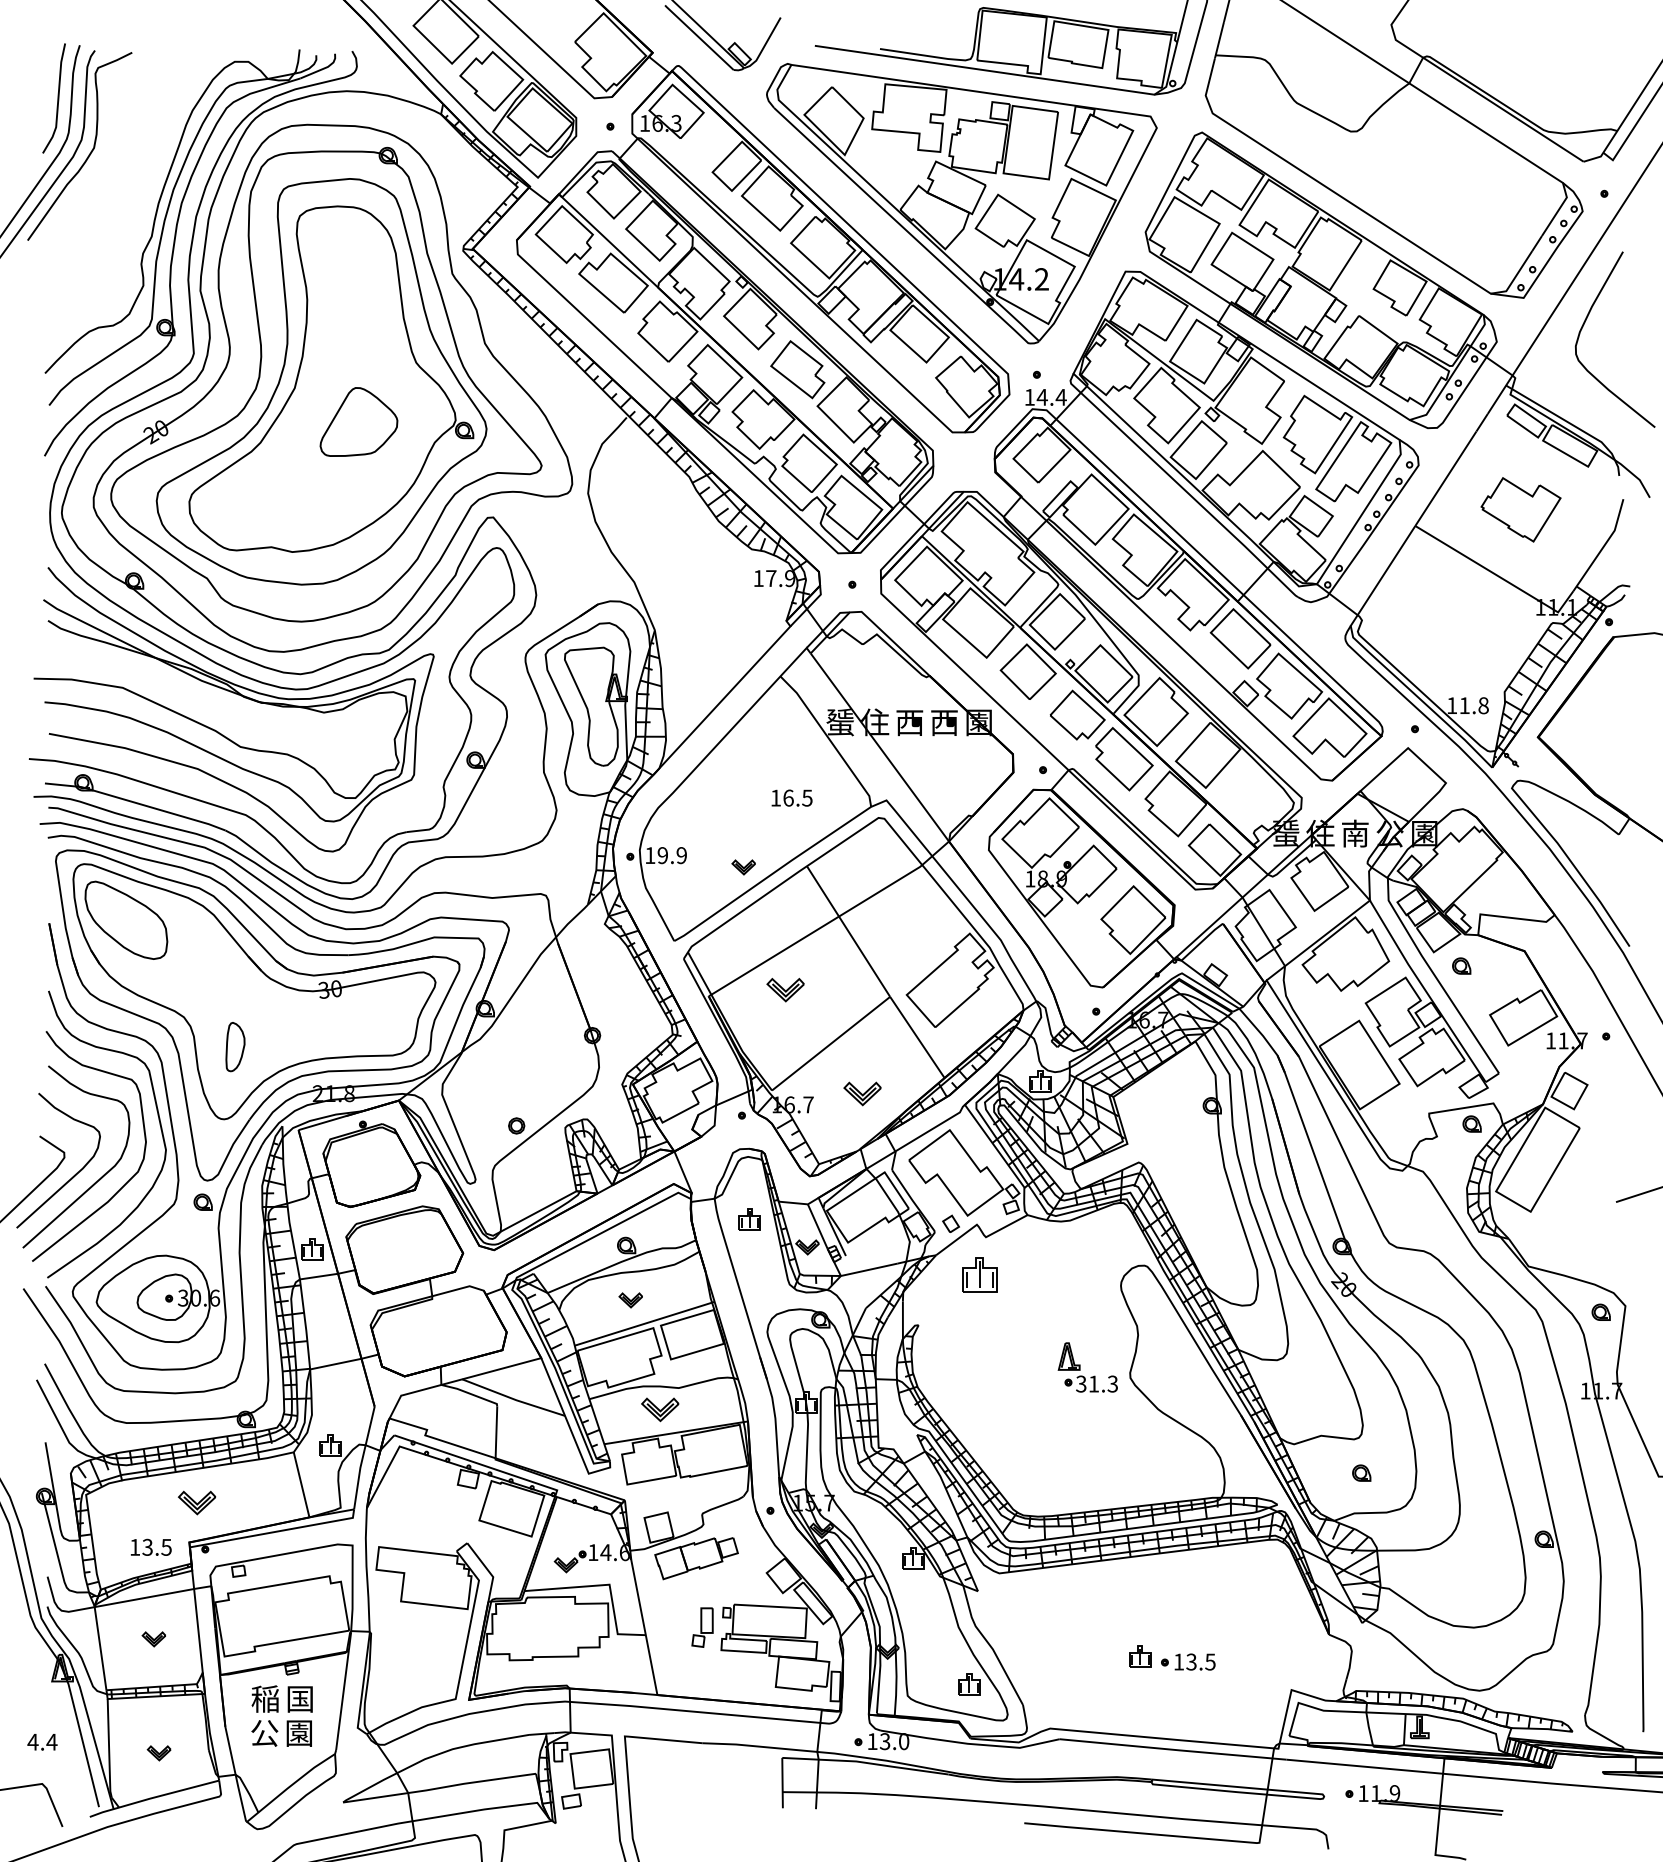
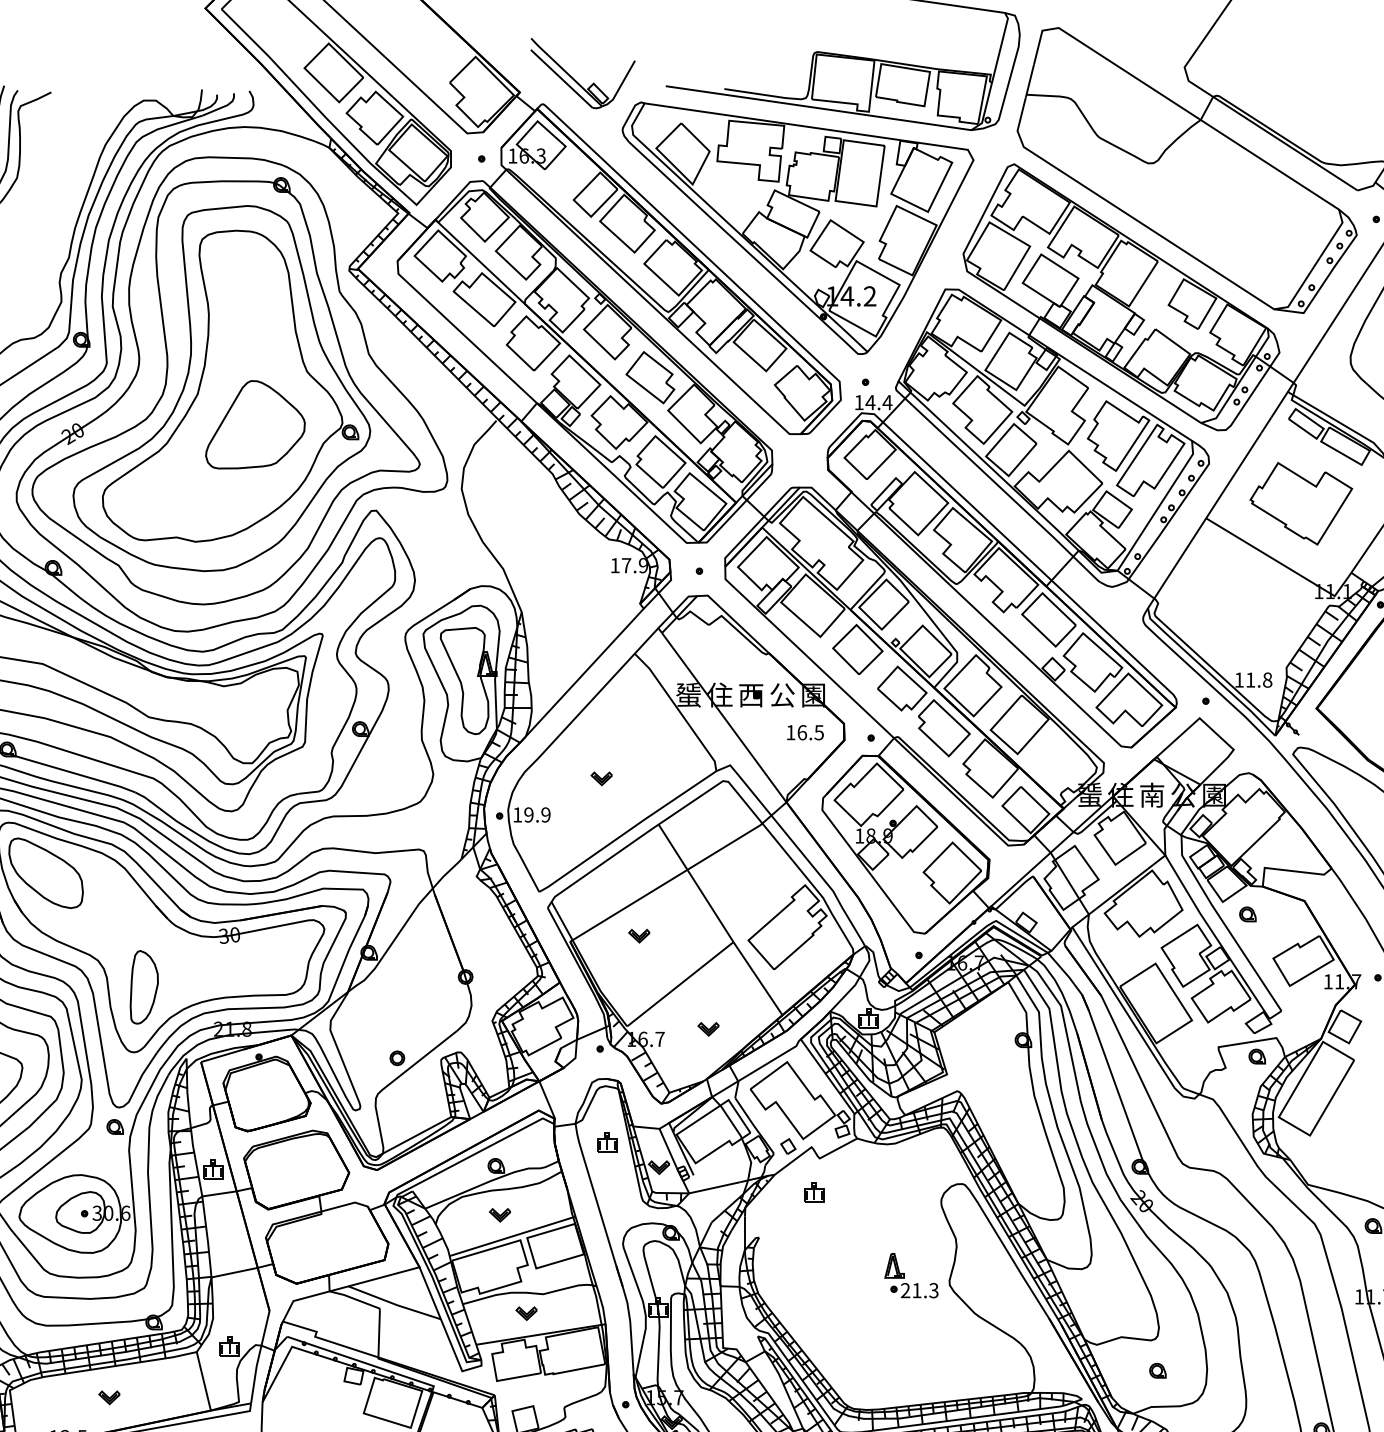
part: (358, 421) -> (255, 424), size x1.43
part: (1520, 509) -> (1300, 503), size x1.43
text: (944, 722) -> (782, 695), 西 -> 公
text: (791, 797) -> (804, 732), moved
part: (743, 867) -> (601, 778), moved
part: (785, 990) -> (639, 936), size x0.62
part: (235, 1046) -> (144, 986), size x1.67
part: (862, 1093) -> (708, 1029), size x0.62
part: (980, 1274) -> (814, 1192), size x0.62
text: (1081, 1384) -> (905, 1291), 31.3 -> 21.3
part: (660, 1409) -> (526, 1313), size x0.62
part: (196, 1503) -> (109, 1398), size x0.62

